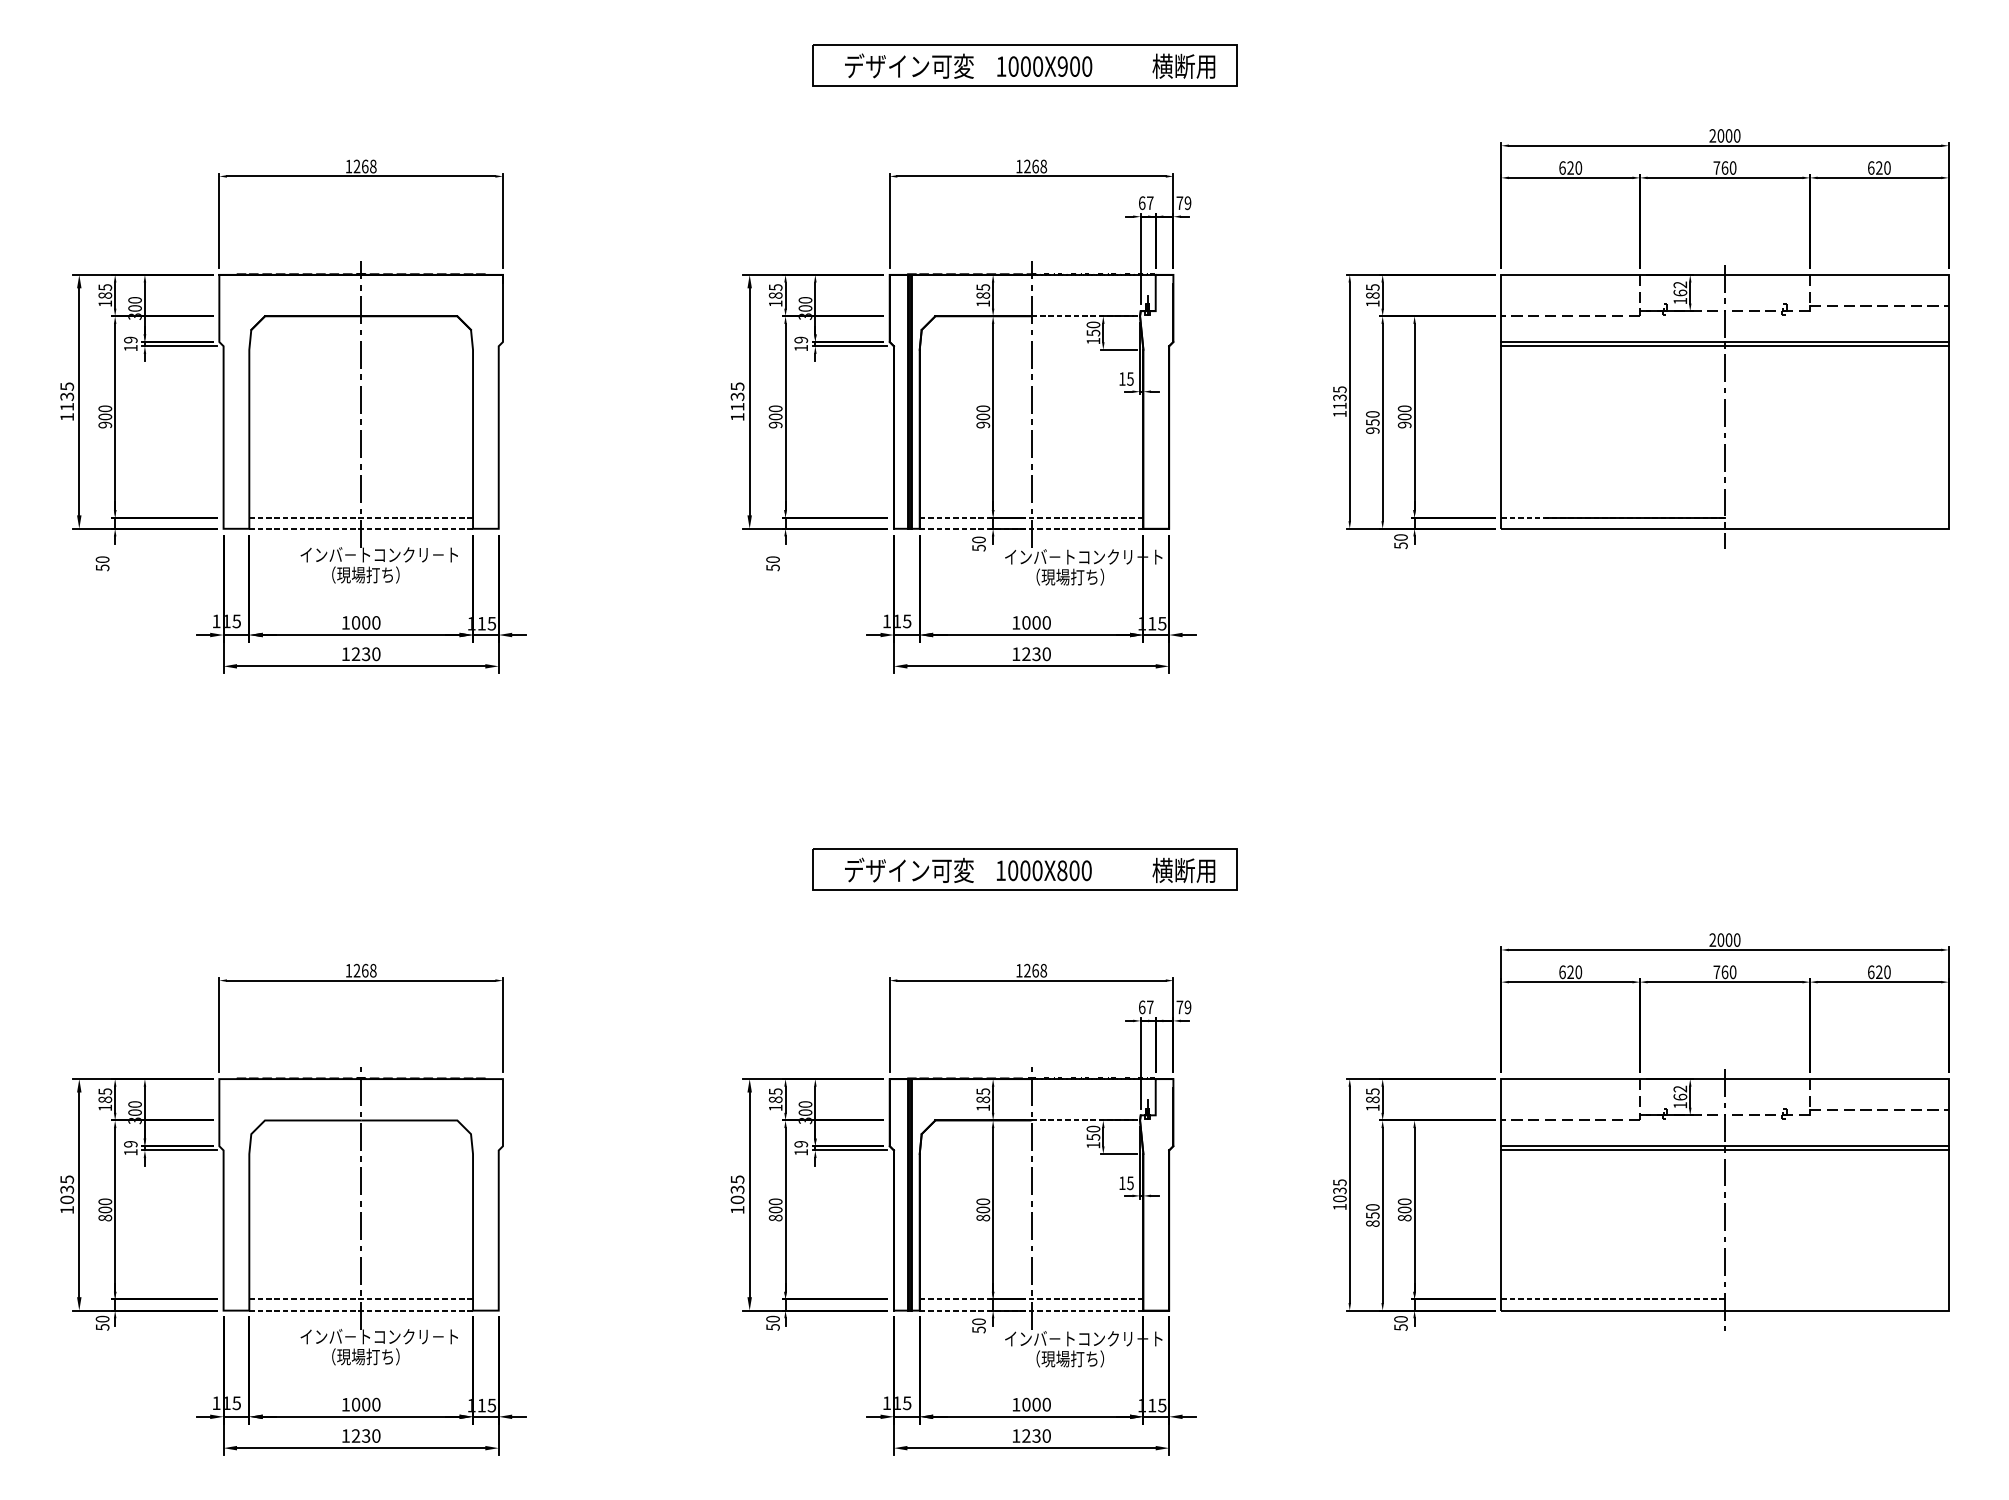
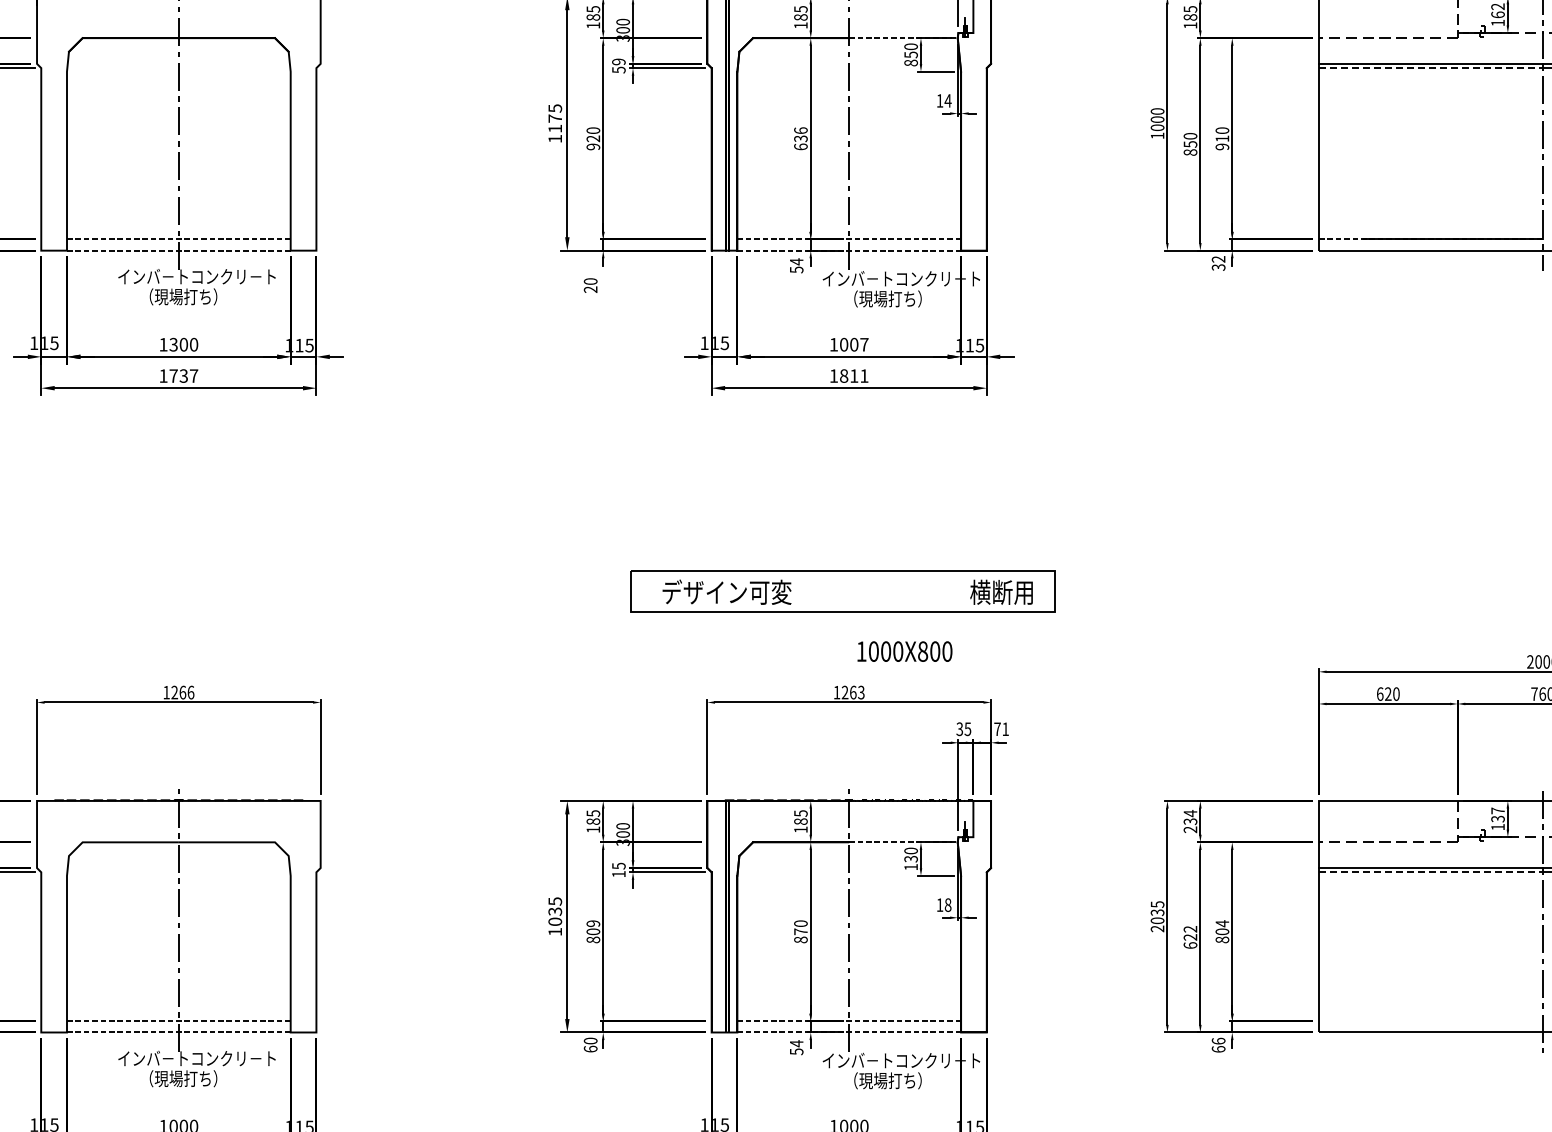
text: (1093, 340) -> (911, 62), 150 -> 850
line: (1613, 346) -> (1431, 68), solid -> dashed
text: (801, 348) -> (619, 70), 19 -> 59
text: (1130, 378) -> (948, 100), 15 -> 14
text: (737, 396) -> (555, 118), 1135 -> 1175
text: (1339, 397) -> (1157, 119), 1135 -> 1000
text: (775, 416) -> (593, 138), 900 -> 920
text: (983, 416) -> (801, 138), 900 -> 636
text: (1404, 416) -> (1222, 138), 900 -> 910
text: (1372, 430) -> (1190, 152), 950 -> 850
text: (978, 539) -> (796, 261), 50 -> 54
text: (1400, 541) -> (1218, 263), 50 -> 32
text: (772, 567) -> (590, 289), 50 -> 20
text: (355, 622) -> (173, 344), 1000 -> 1300
text: (1046, 622) -> (864, 344), 1000 -> 1007
text: (365, 654) -> (183, 376), 1230 -> 1737
text: (1036, 654) -> (854, 376), 1230 -> 1811
text: (1044, 870) -> (905, 651), moved
text: (373, 970) -> (191, 692), 1268 -> 1266
text: (1043, 970) -> (861, 692), 1268 -> 1263
text: (1145, 1007) -> (963, 729), 67 -> 35
text: (1187, 1007) -> (1005, 729), 79 -> 71
text: (1680, 1092) -> (1498, 814), 162 -> 137
text: (1372, 1099) -> (1190, 821), 185 -> 234
text: (1092, 1137) -> (910, 859), 150 -> 130
text: (800, 1144) -> (618, 866), 19 -> 15
line: (1613, 1150) -> (1431, 872), solid -> dashed
text: (1130, 1182) -> (948, 904), 15 -> 18
text: (775, 1201) -> (593, 923), 800 -> 809
text: (1404, 1201) -> (1222, 923), 800 -> 804
text: (1339, 1206) -> (1157, 928), 1035 -> 2035
text: (983, 1209) -> (801, 931), 800 -> 870
text: (1372, 1215) -> (1190, 937), 850 -> 622
line: (1613, 1299) -> (1431, 1021), removed
text: (978, 1321) -> (796, 1043), 50 -> 54
text: (1400, 1323) -> (1218, 1045), 50 -> 66
text: (772, 1326) -> (590, 1048), 50 -> 60

